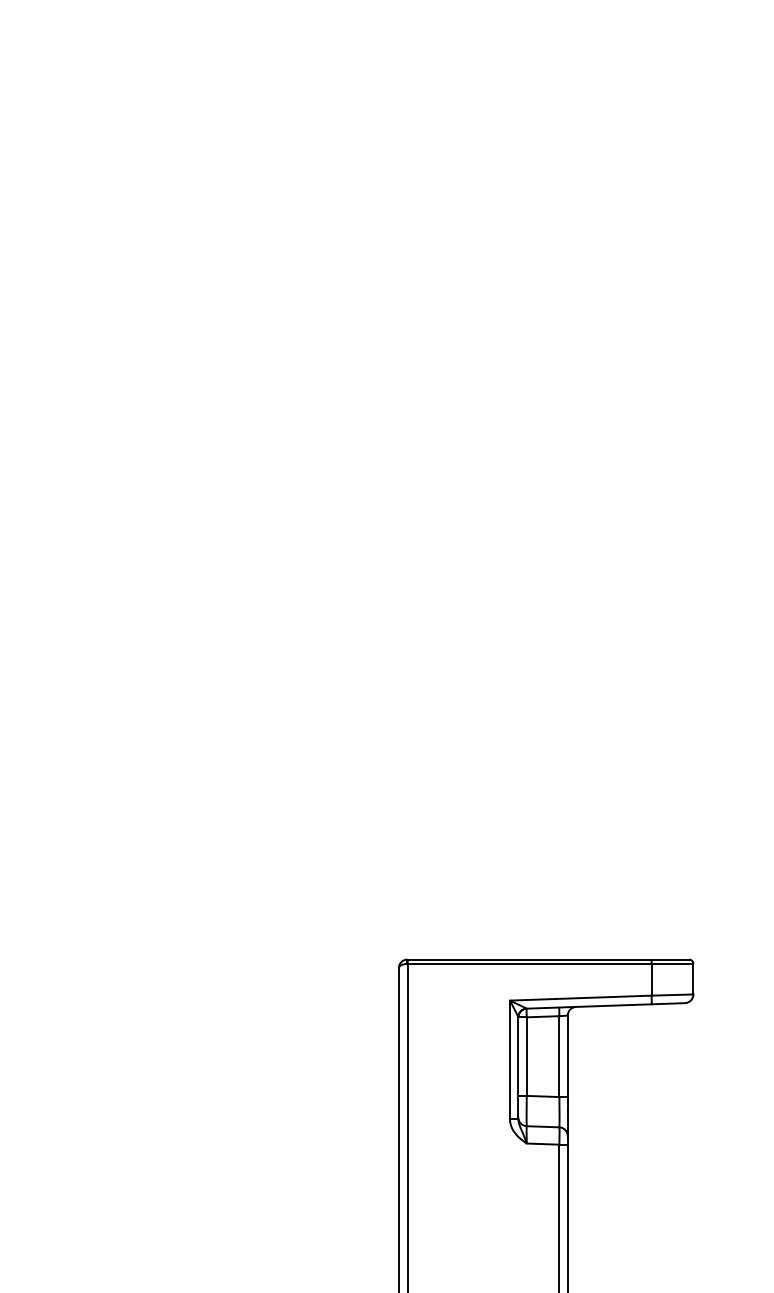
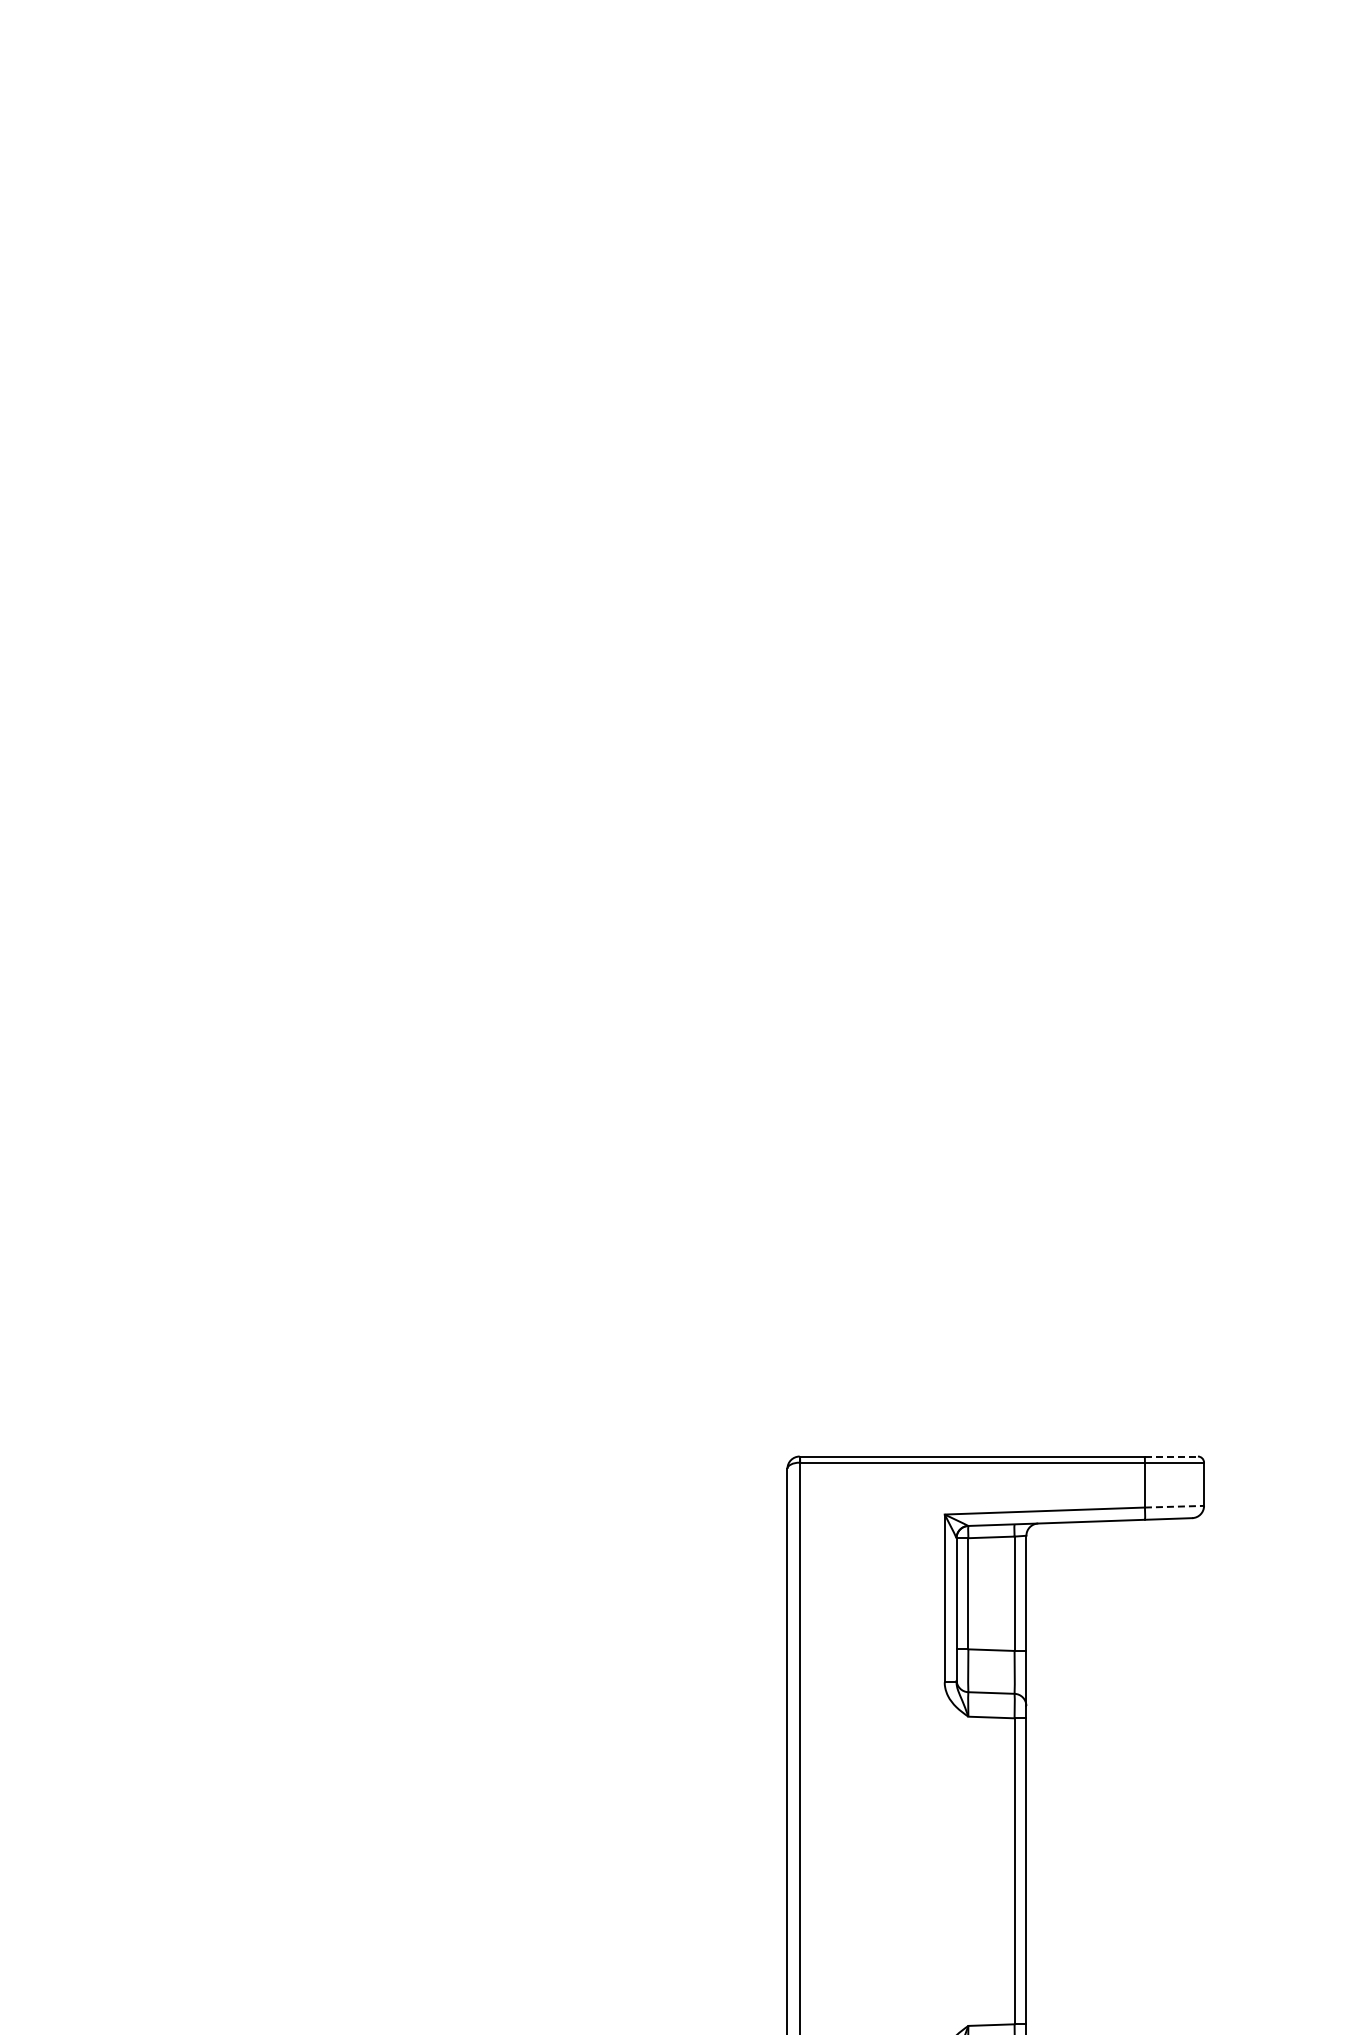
line: (670, 959) -> (1171, 1456), solid -> dashed
line: (672, 994) -> (1174, 1506), solid -> dashed

